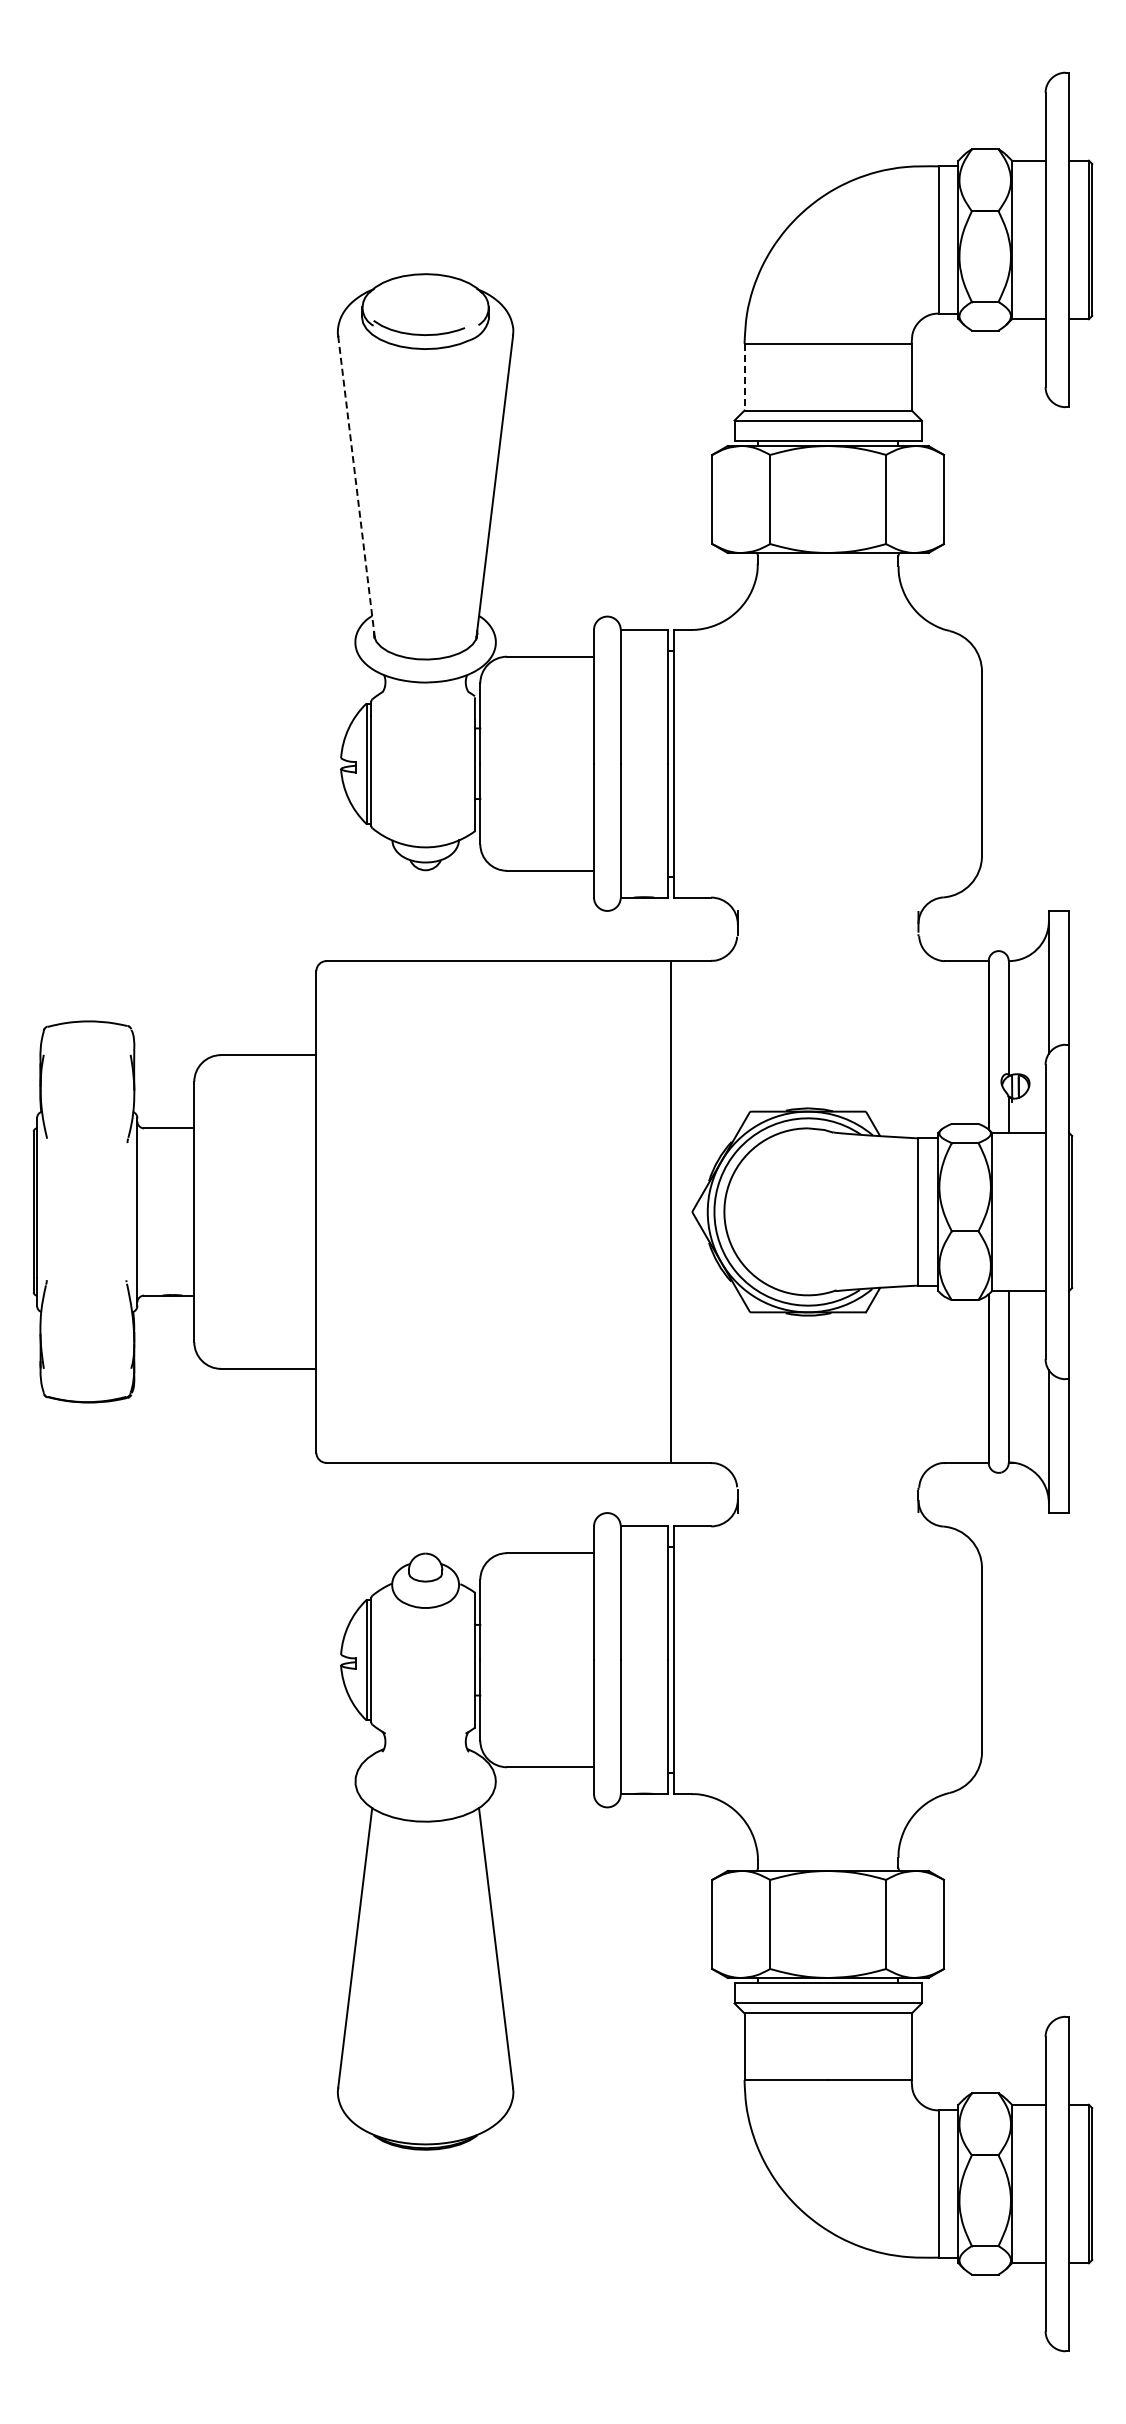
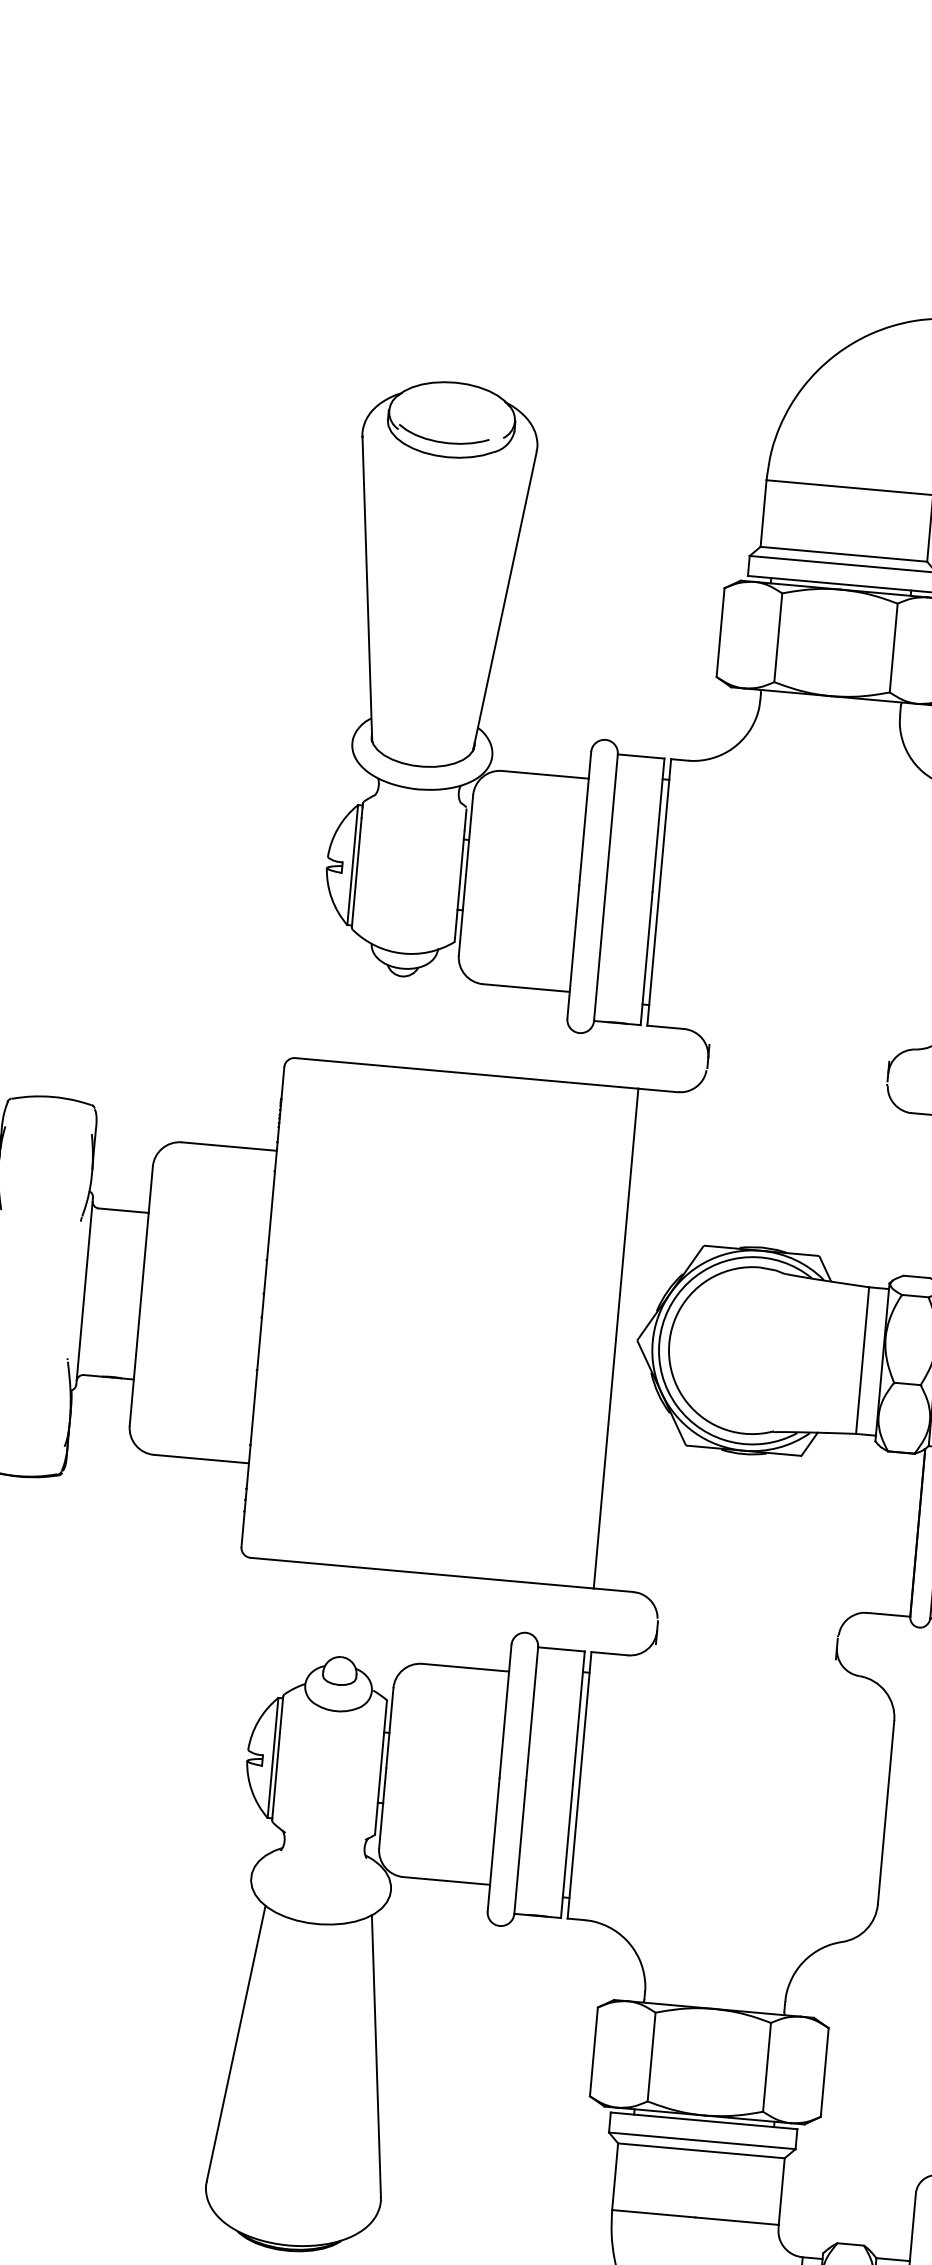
line: (744, 377) -> (763, 513), dashed -> solid
line: (356, 487) -> (367, 589), dashed -> solid

